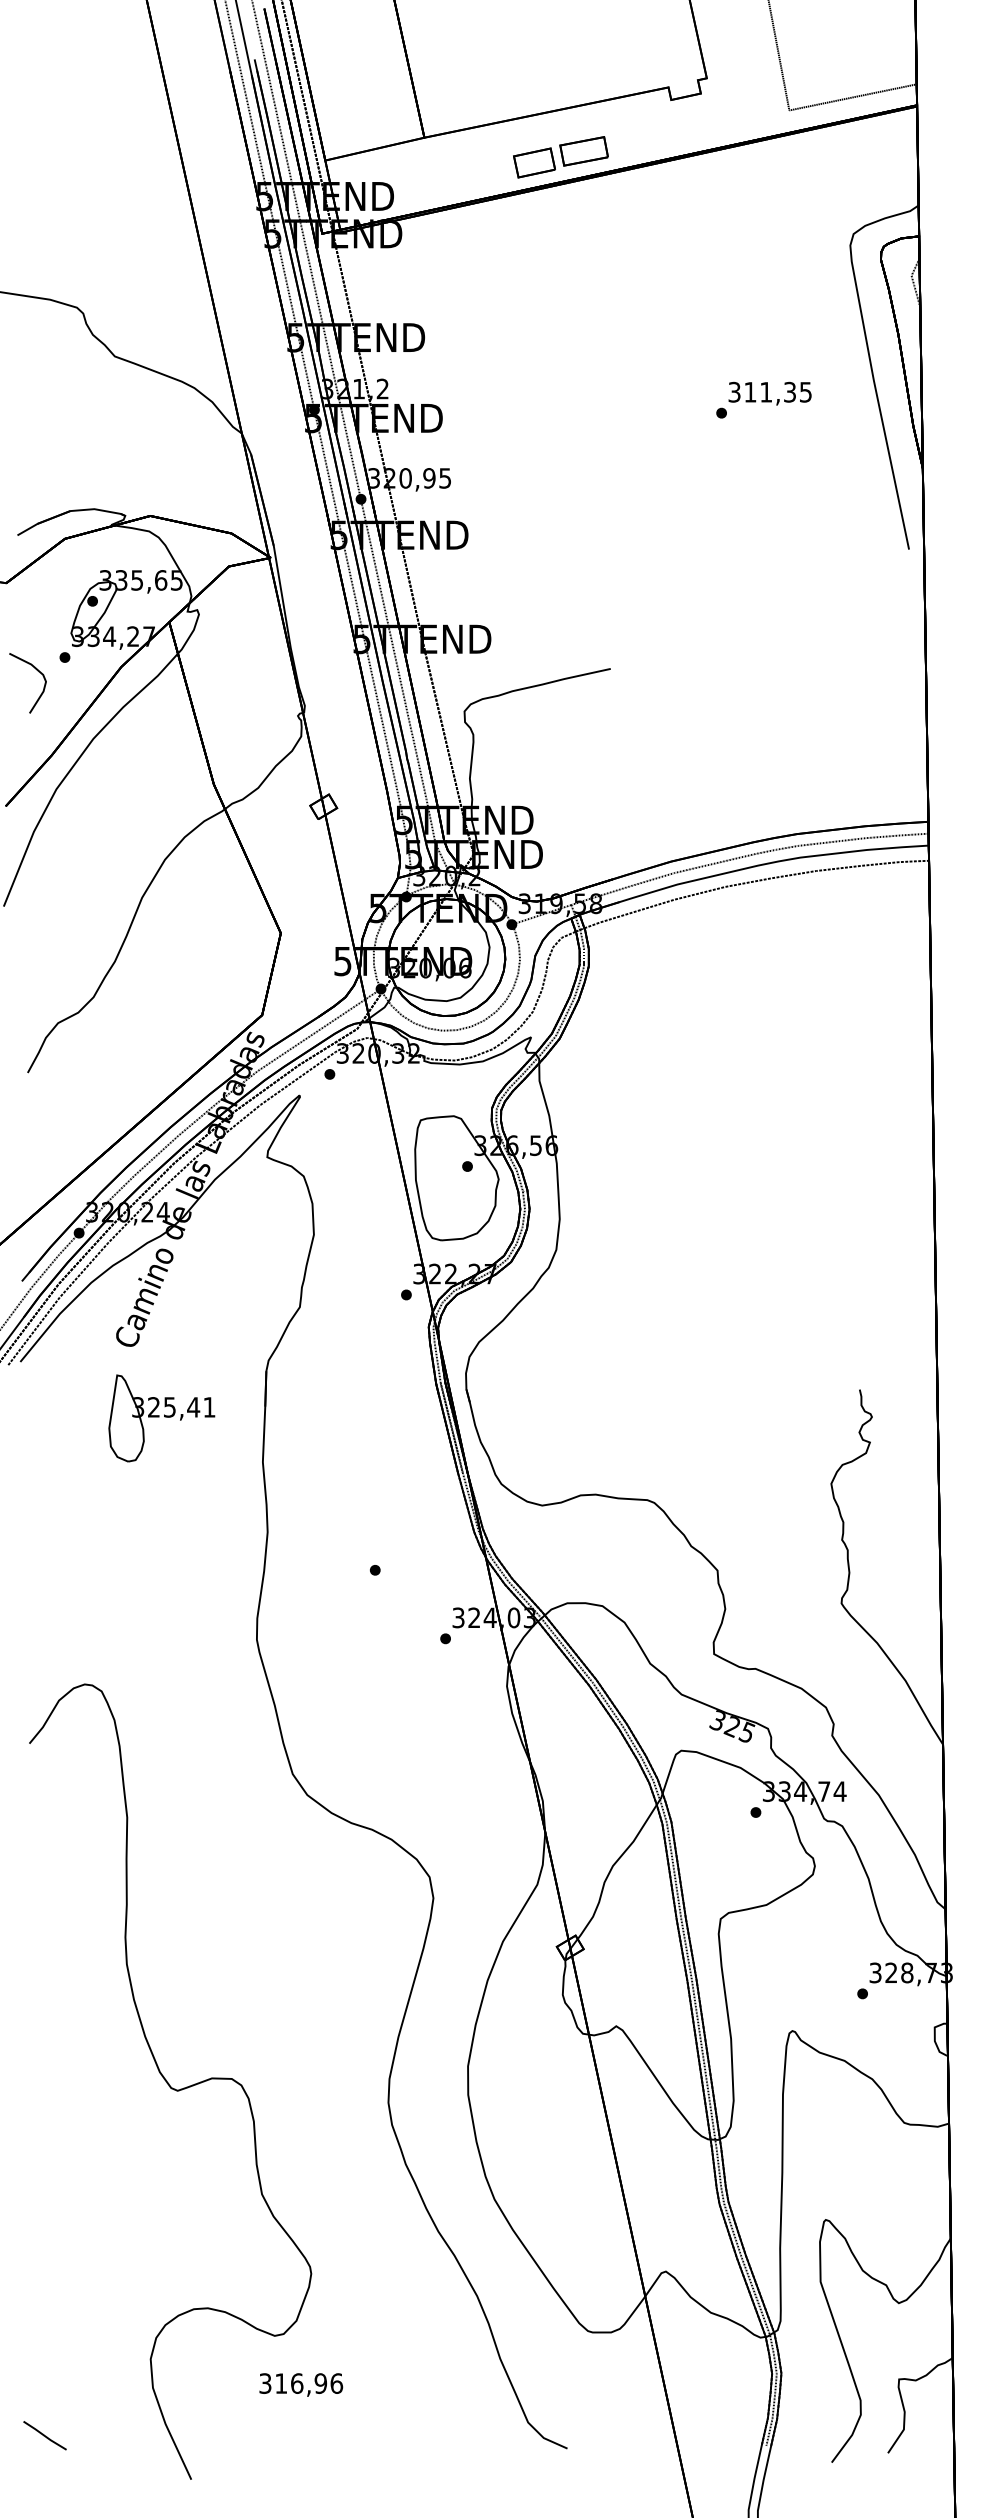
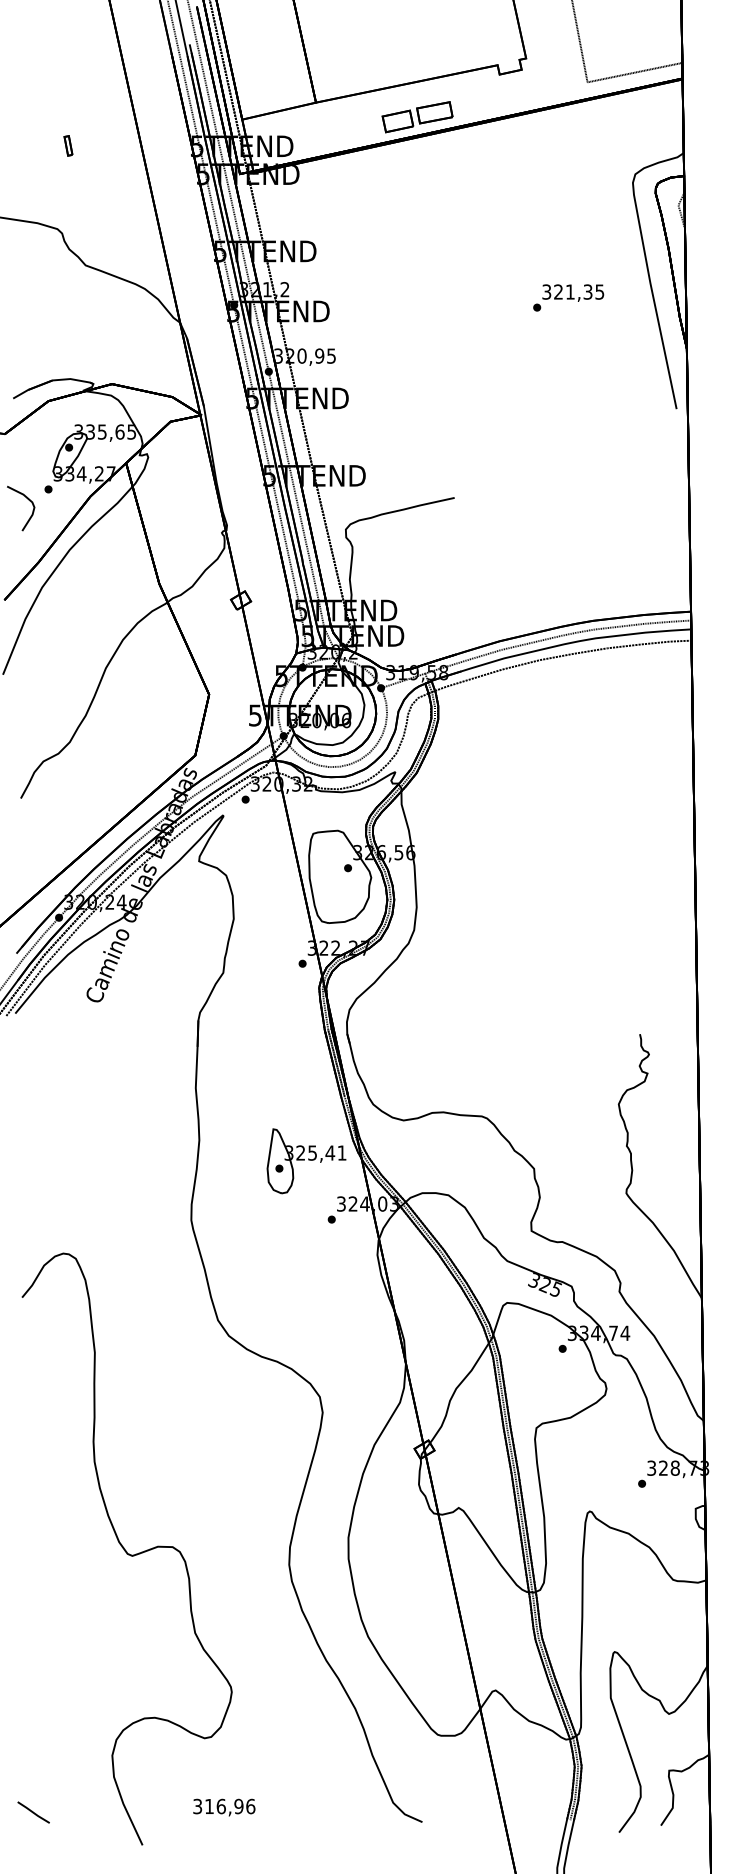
part: (91, 195) -> (68, 145), added
text: (750, 391) -> (558, 291), 311,35 -> 321,35
part: (161, 1418) -> (306, 1161), moved
text: (301, 2384) -> (224, 1807), moved

